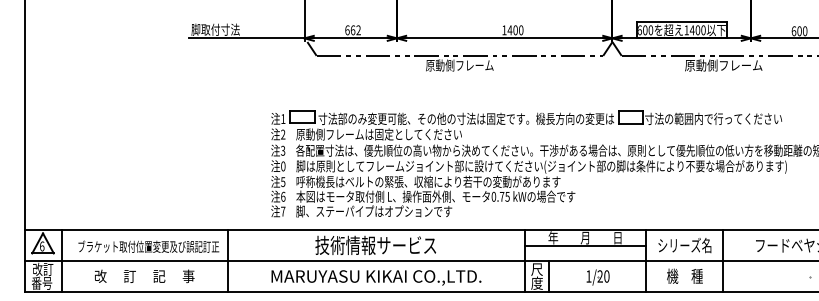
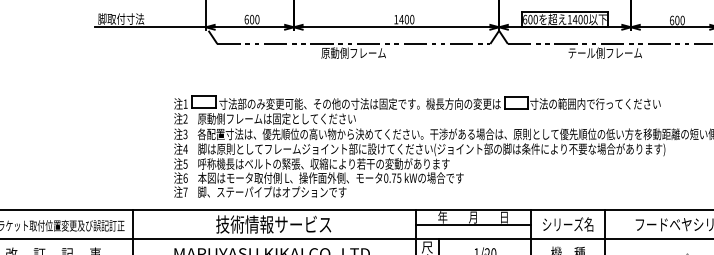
text: (355, 30) -> (254, 19), 662 -> 600
text: (723, 65) -> (604, 53), 原動側フレーム -> テール側フレーム
text: (282, 166) -> (184, 149), 0 -> 4

